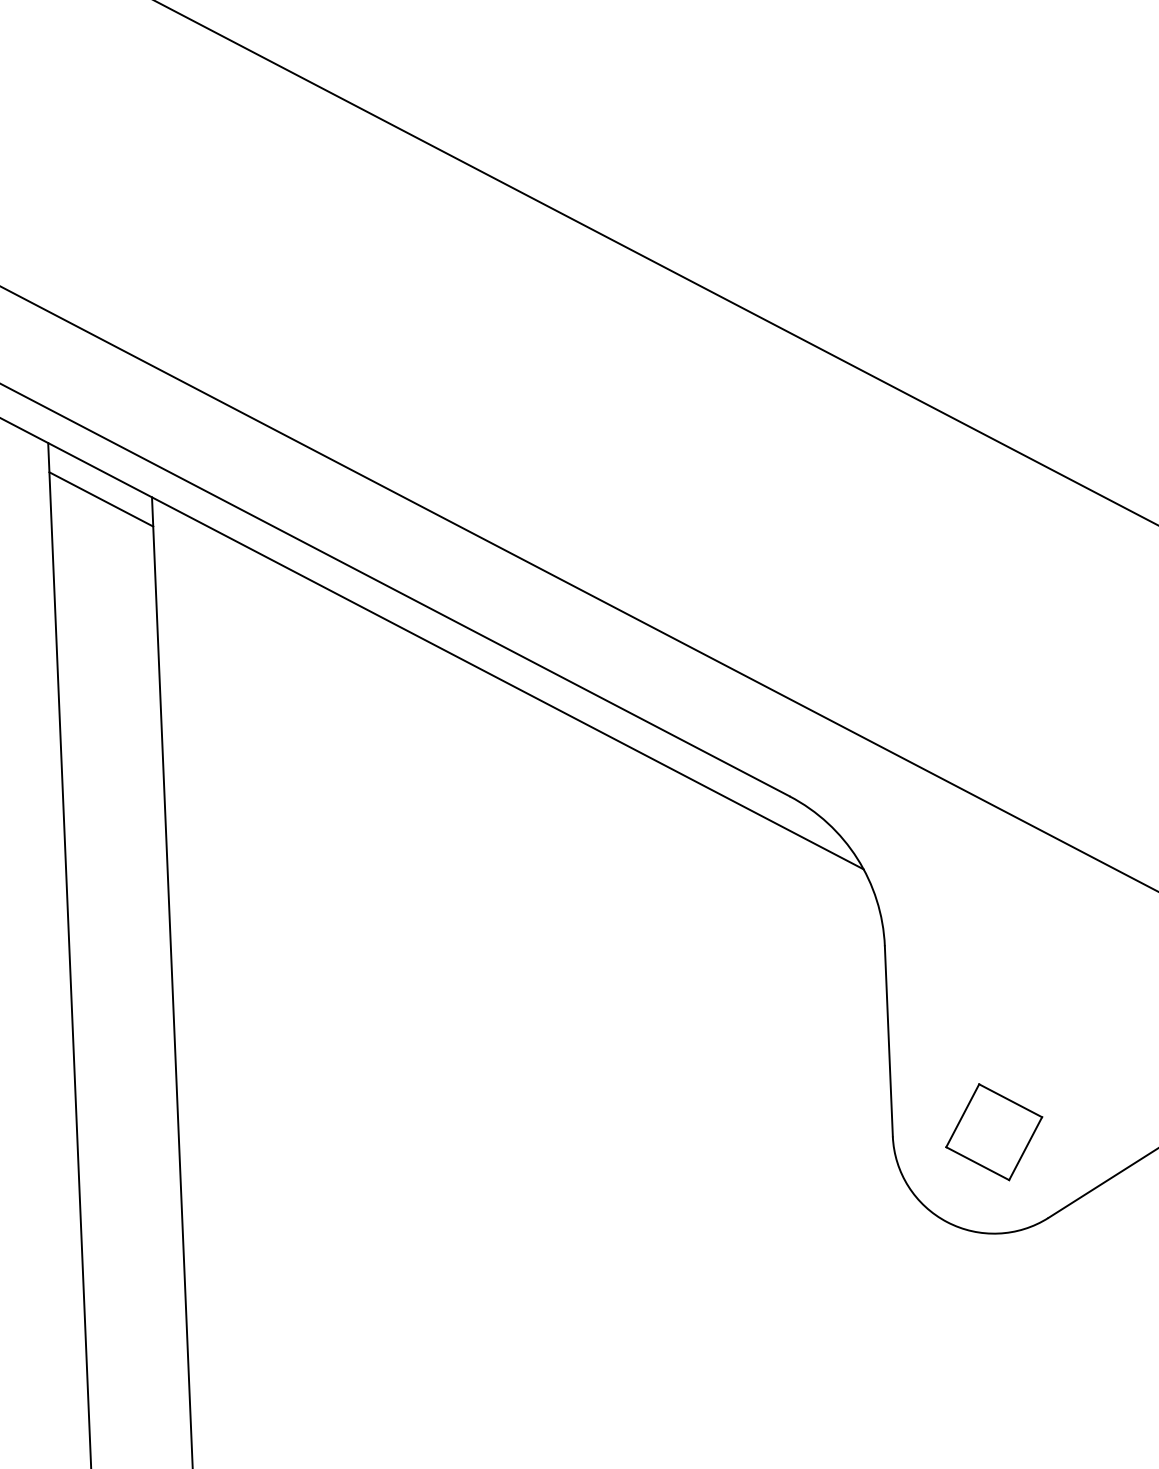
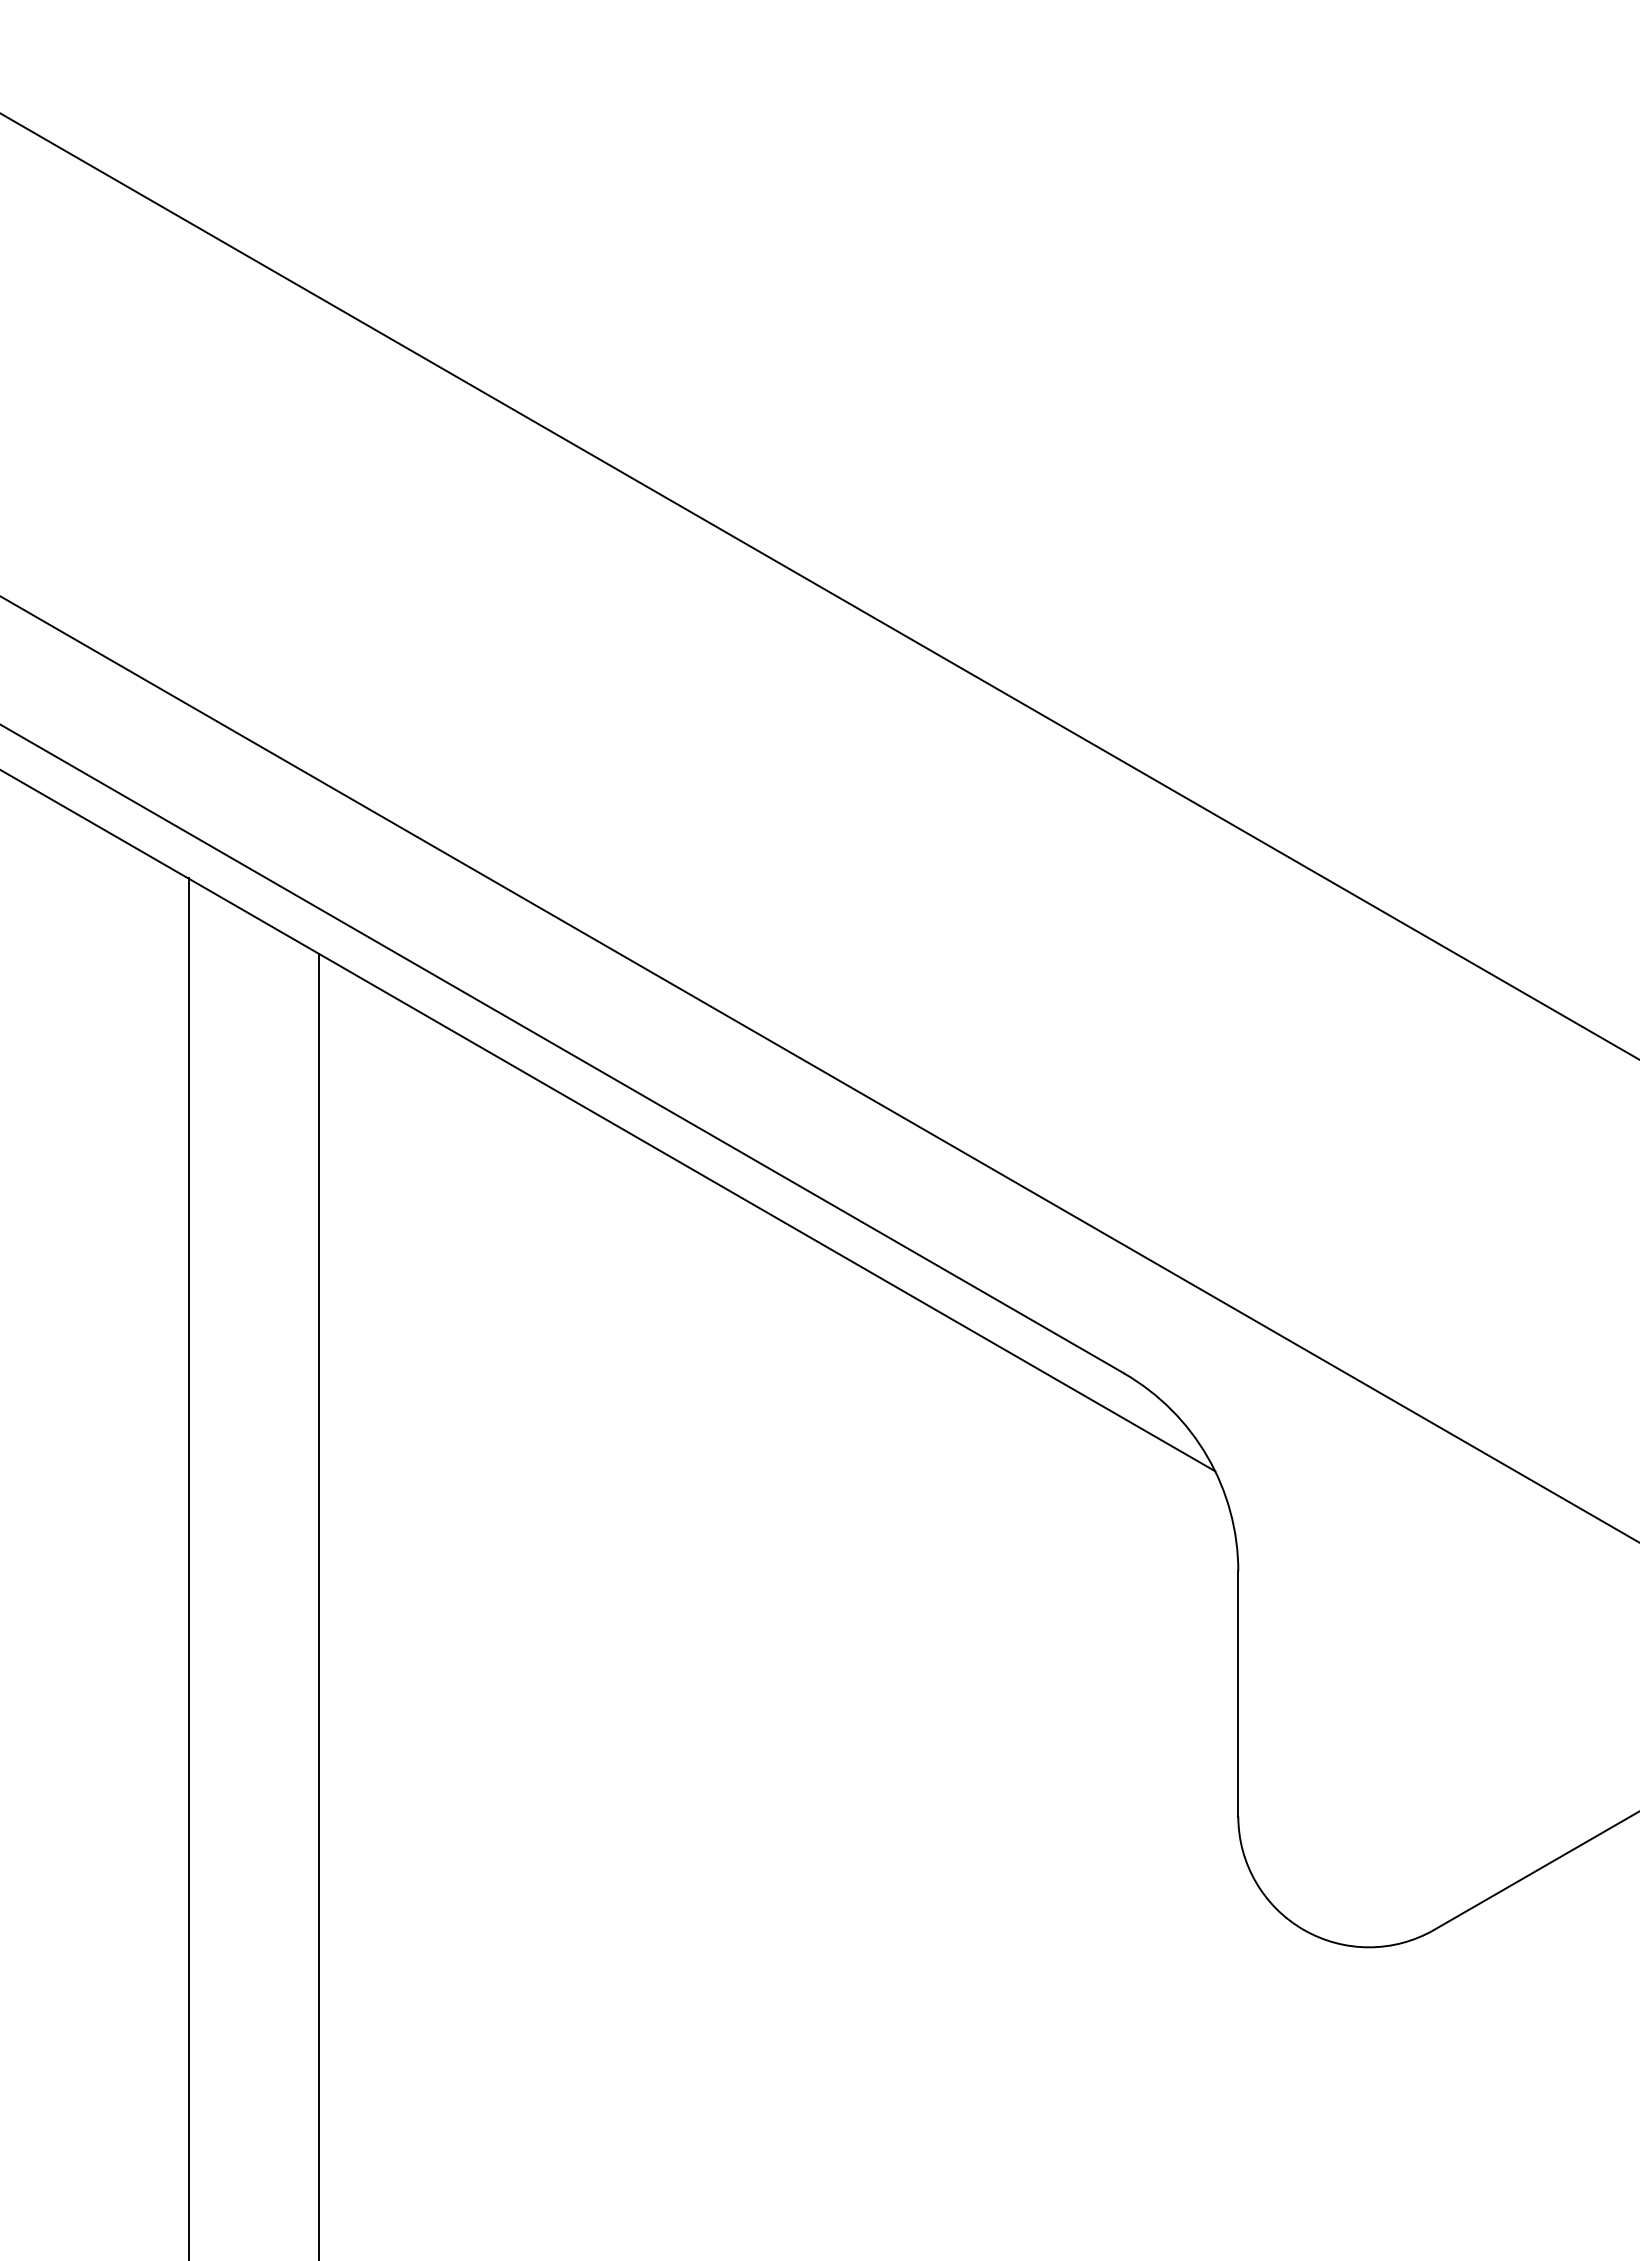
line: (101, 499) -> (253, 953), removed
part: (993, 1132) -> (1368, 1816), removed

